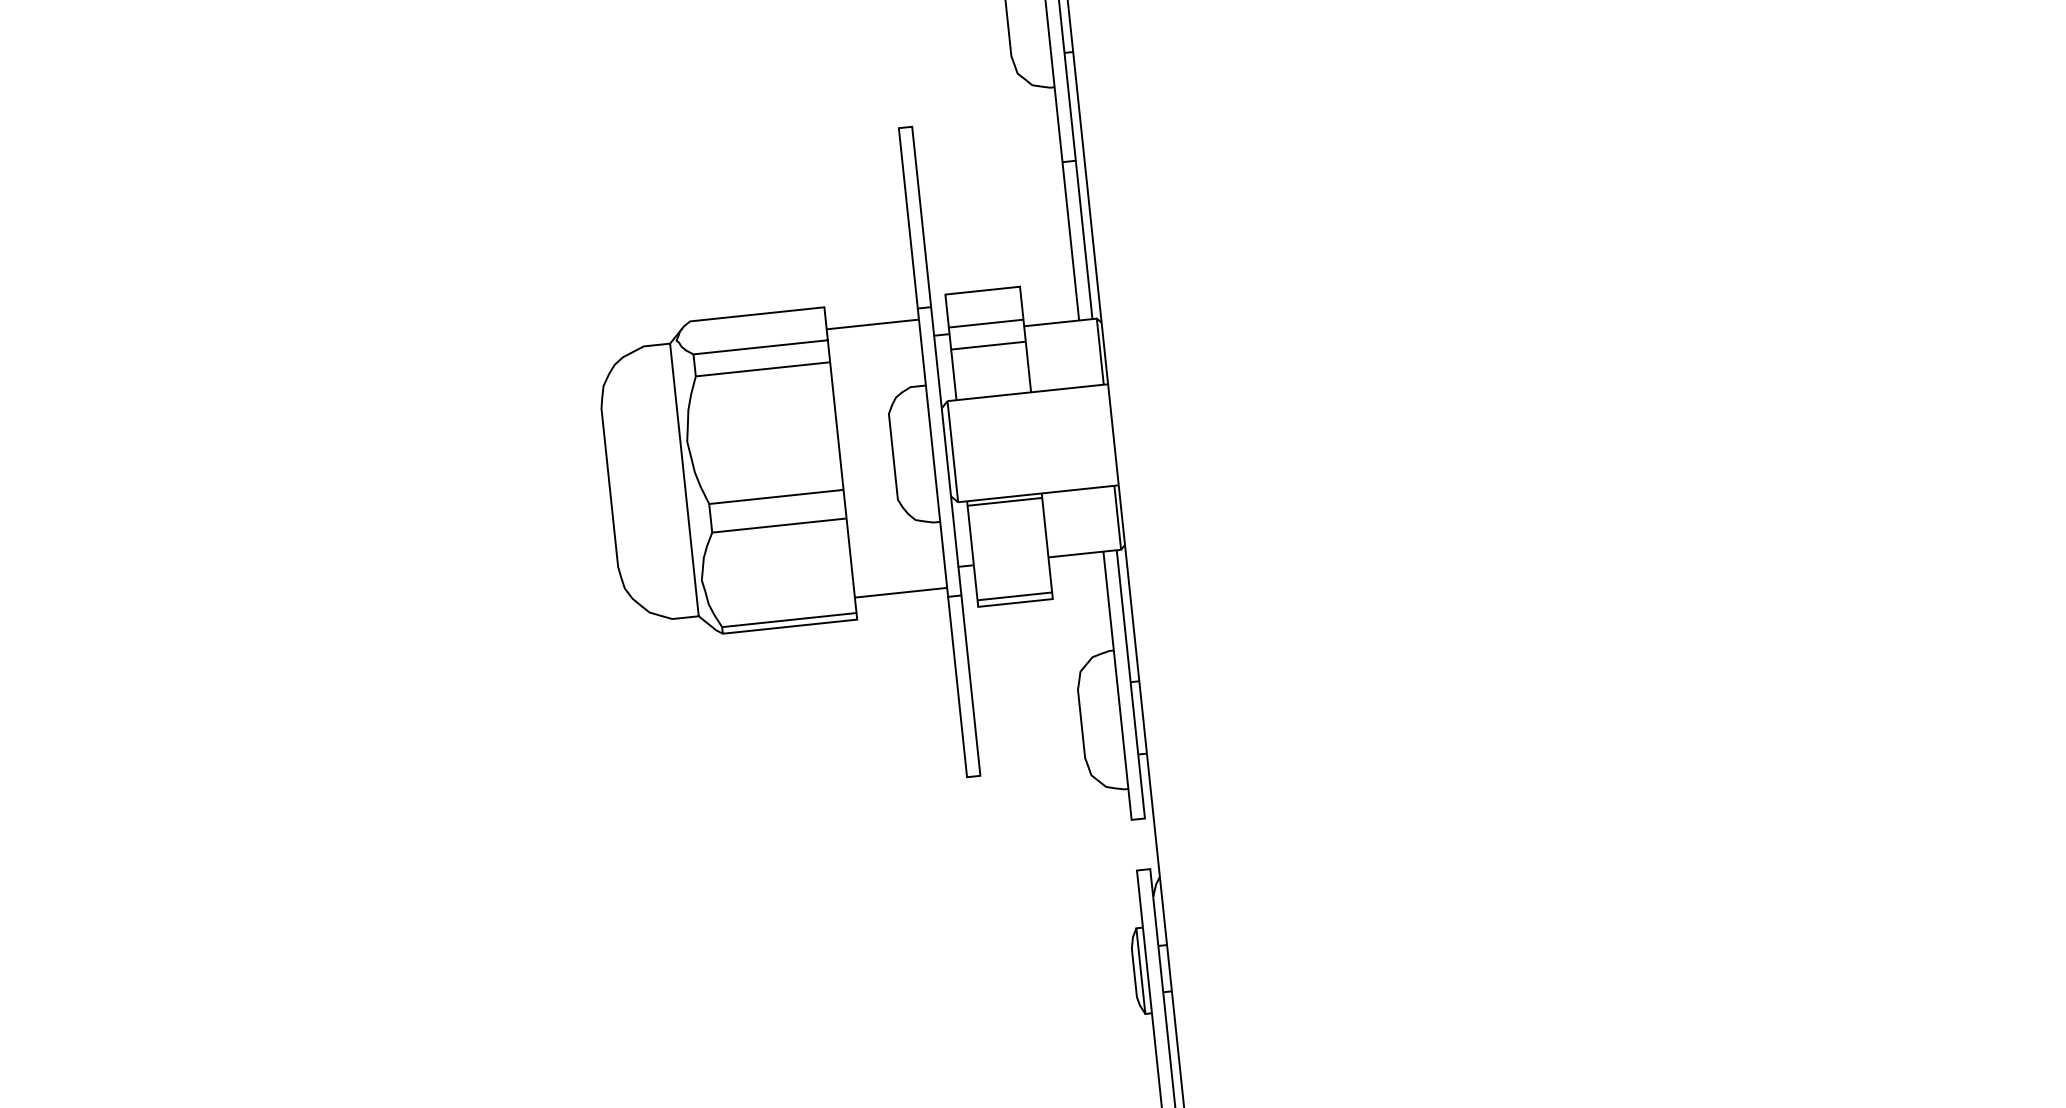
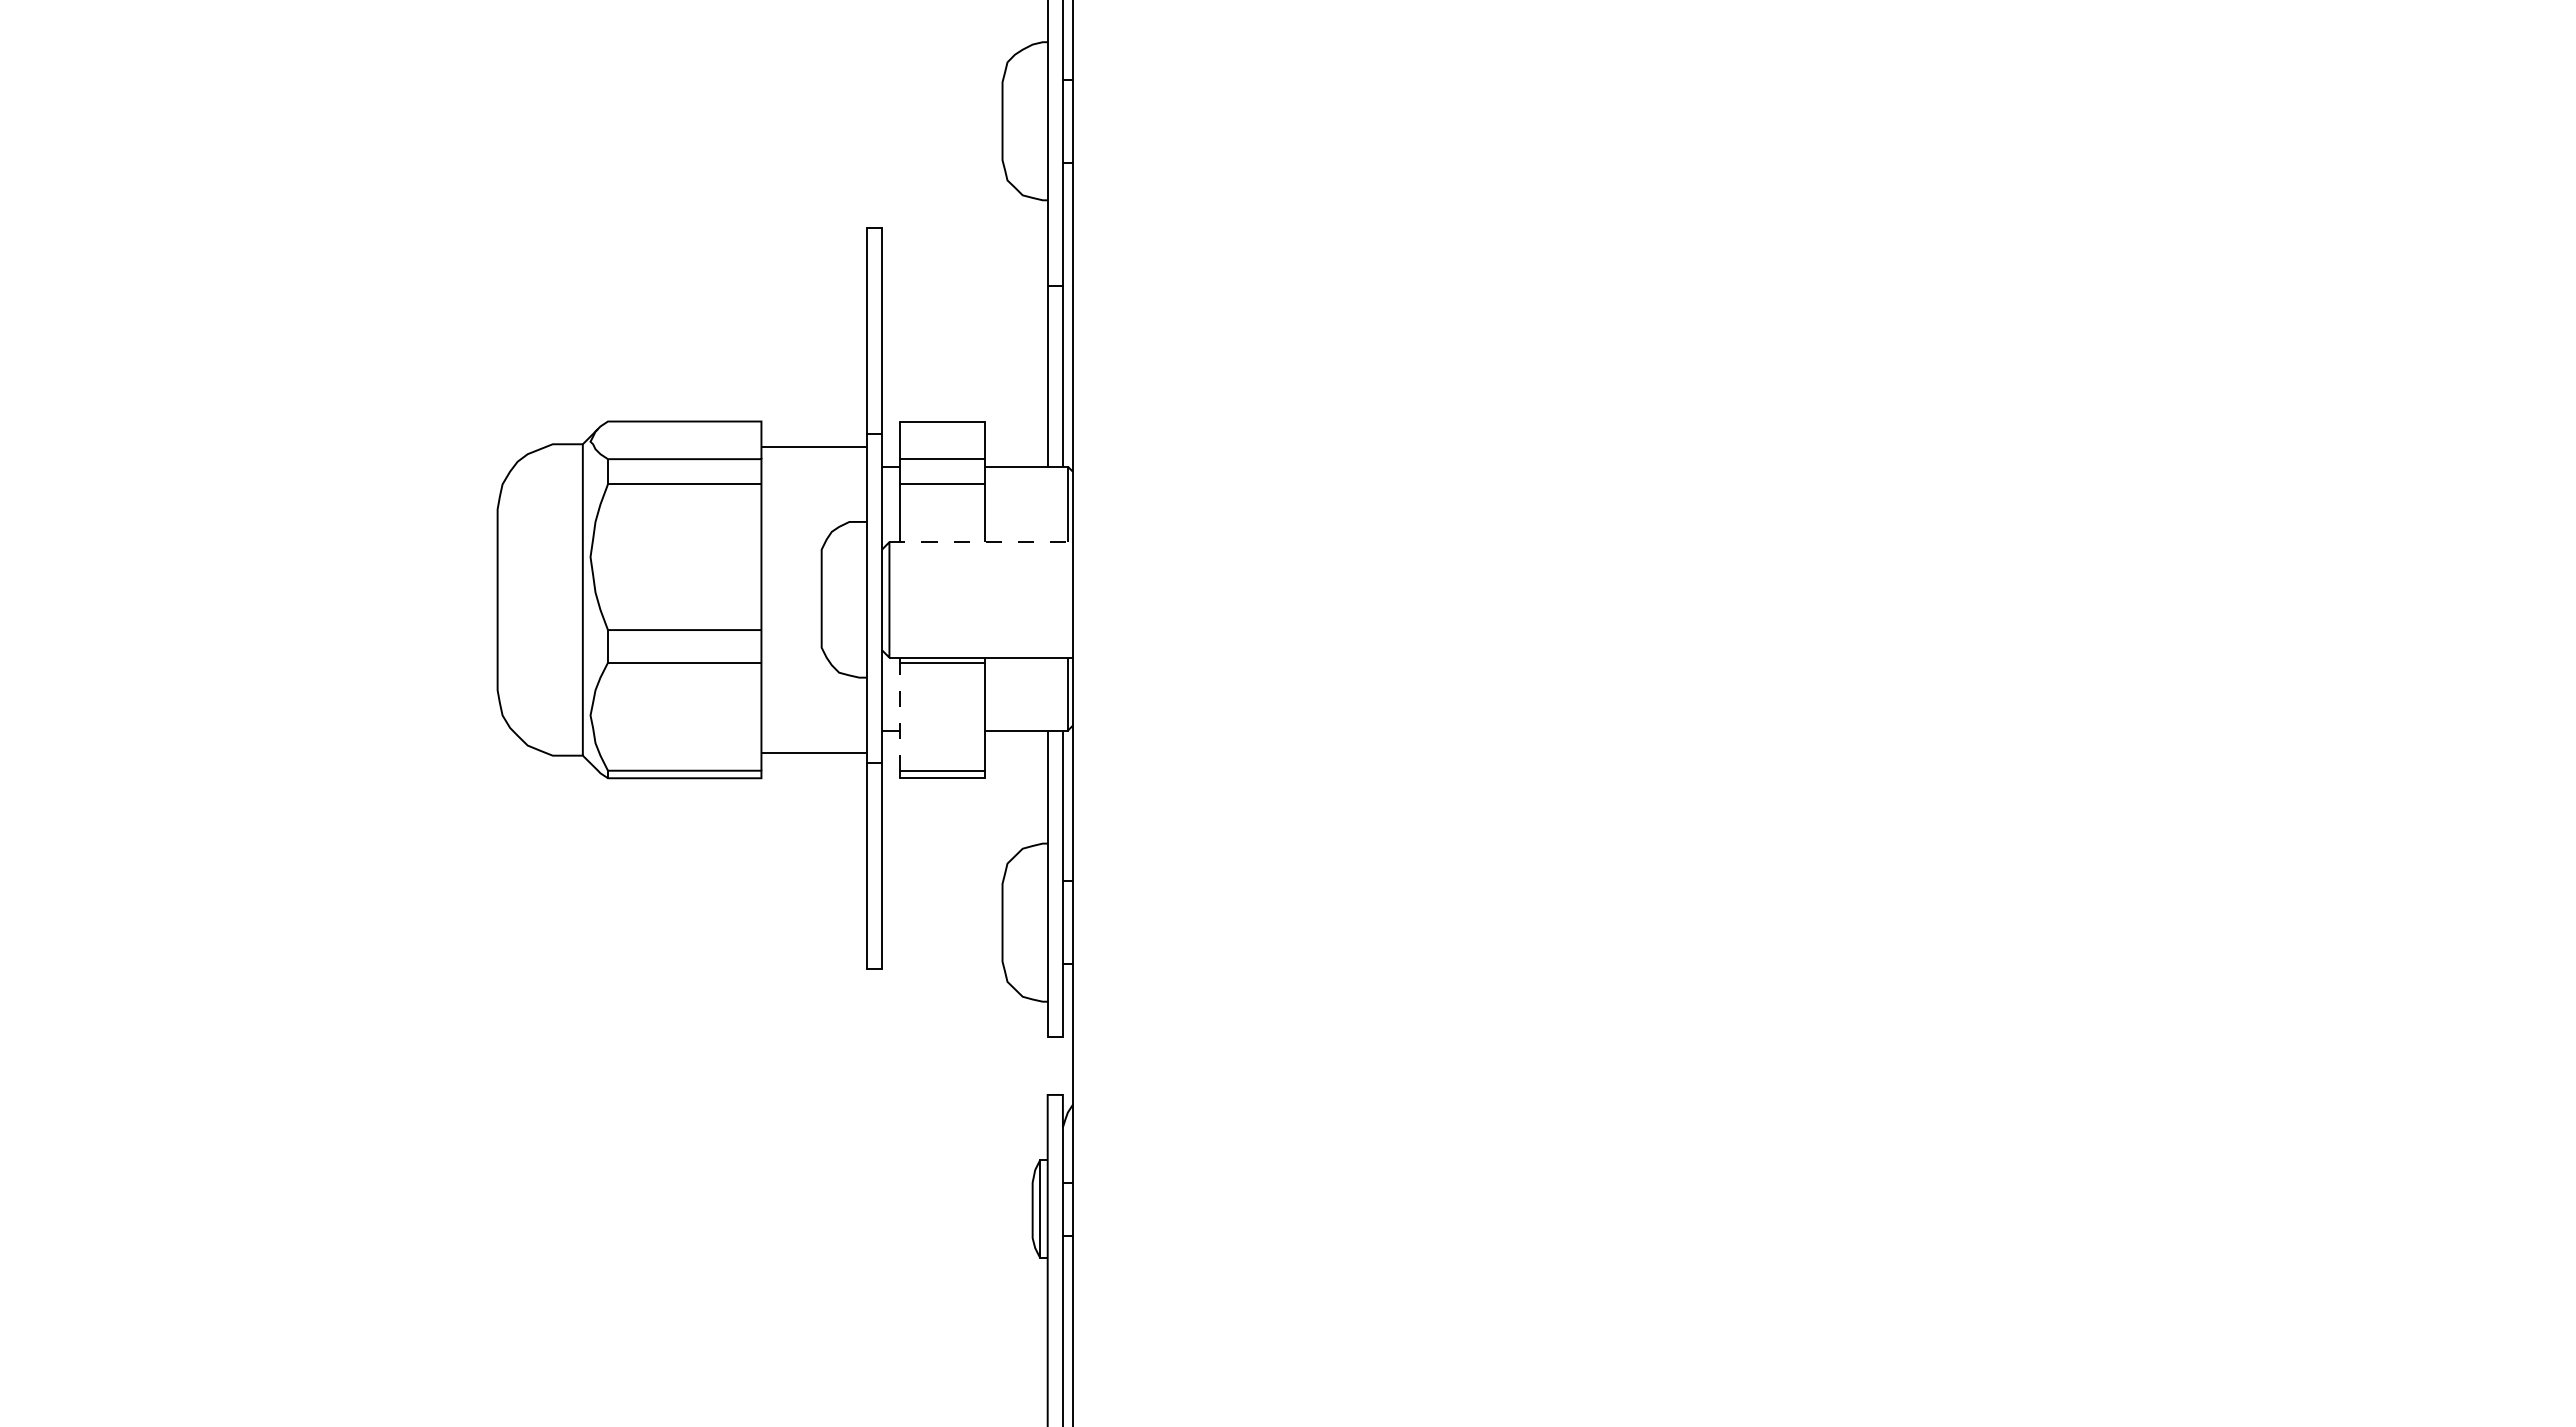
line: (1028, 392) -> (981, 542), solid -> dashed
line: (972, 552) -> (899, 716), solid -> dashed

